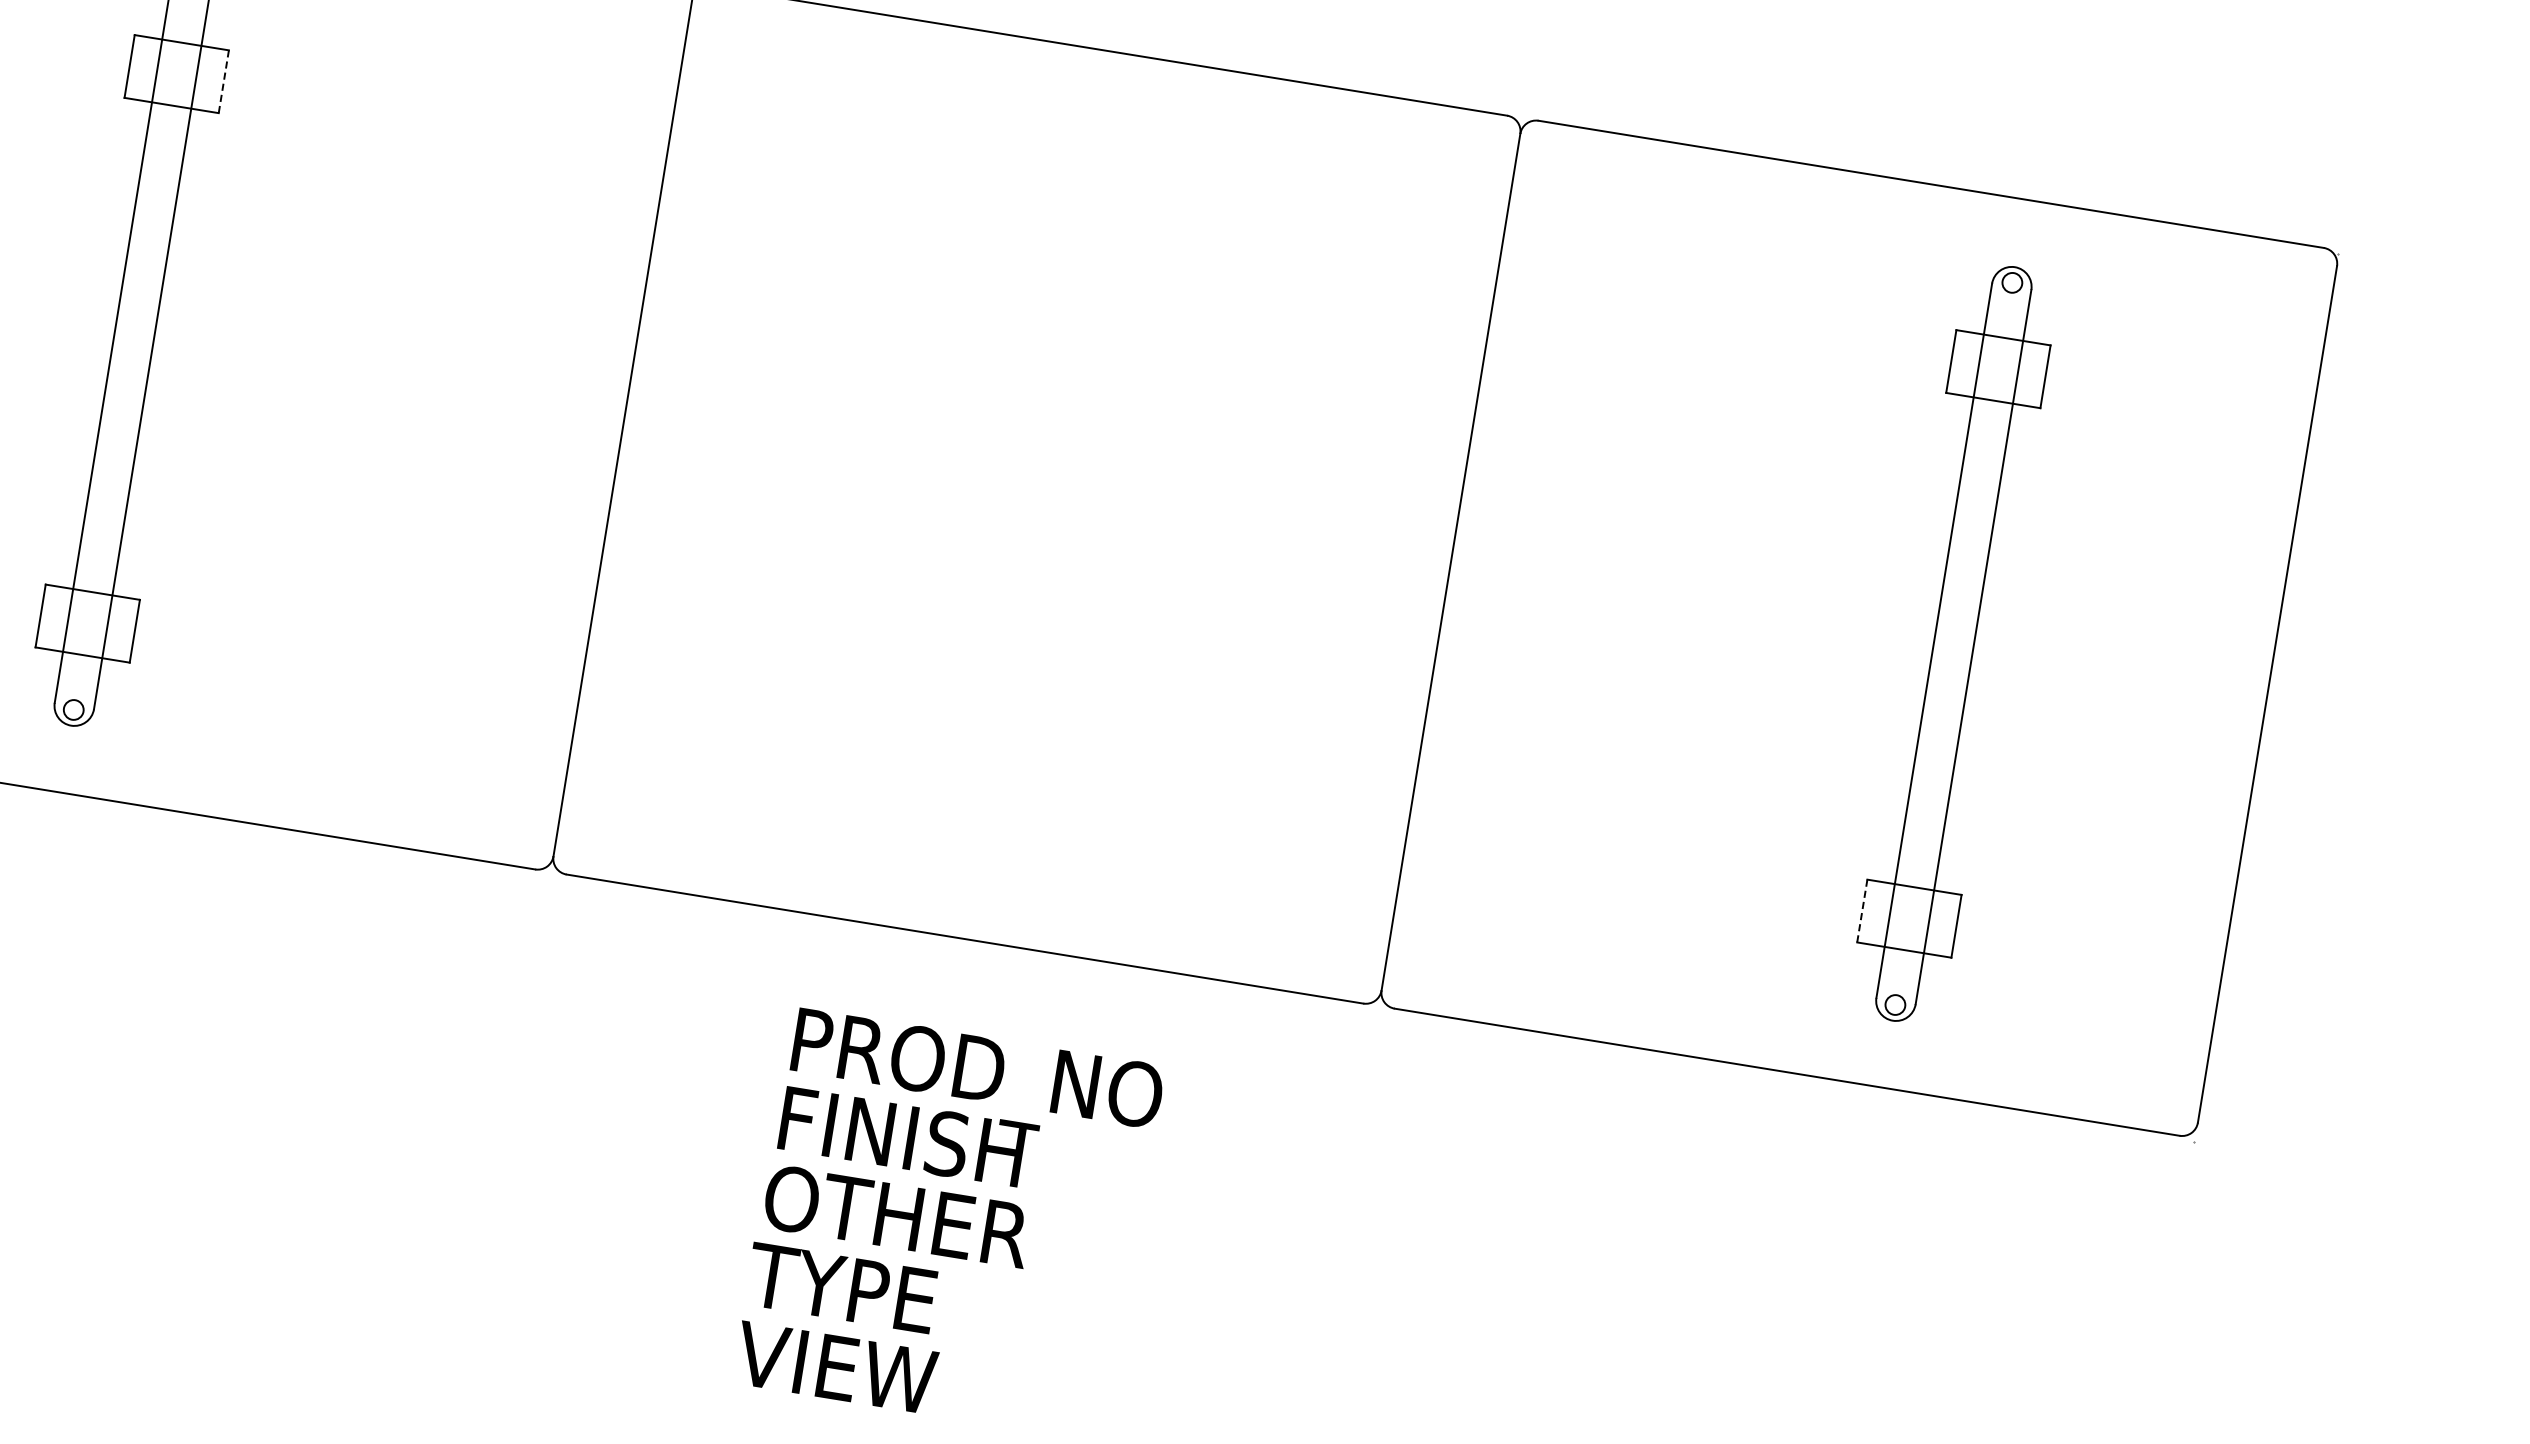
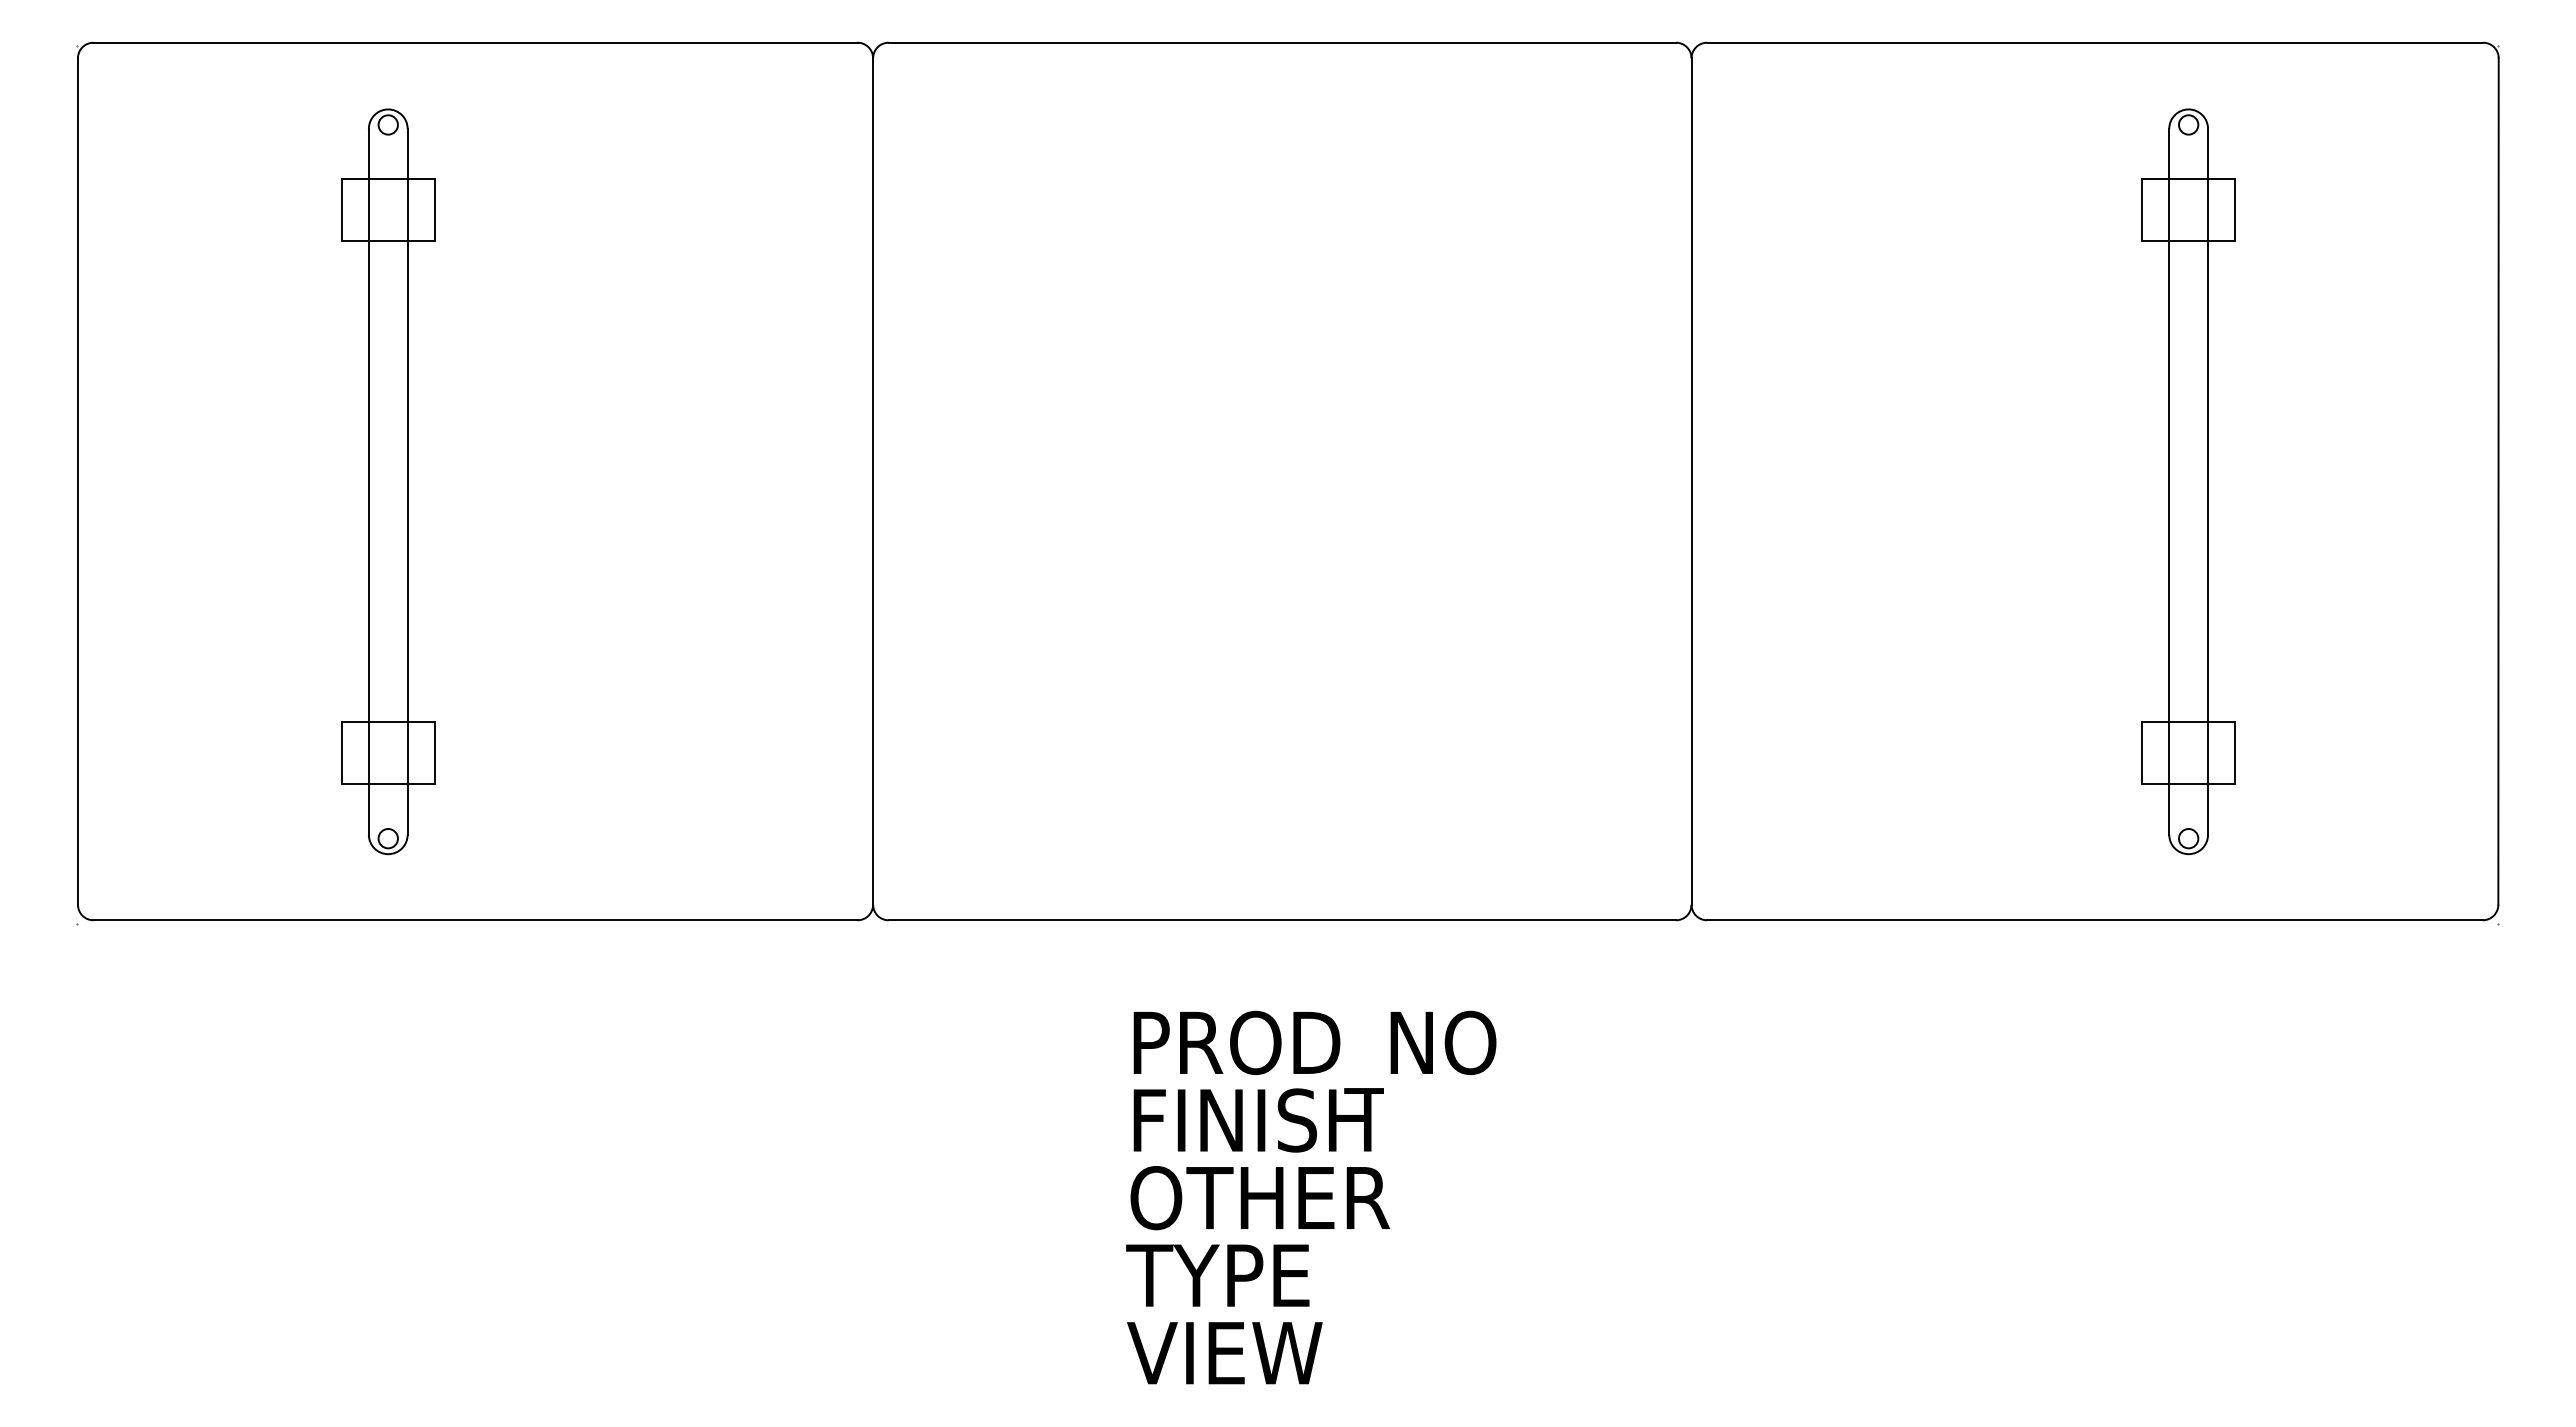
line: (223, 81) -> (434, 210), dashed -> solid
line: (1862, 911) -> (2142, 753), dashed -> solid

